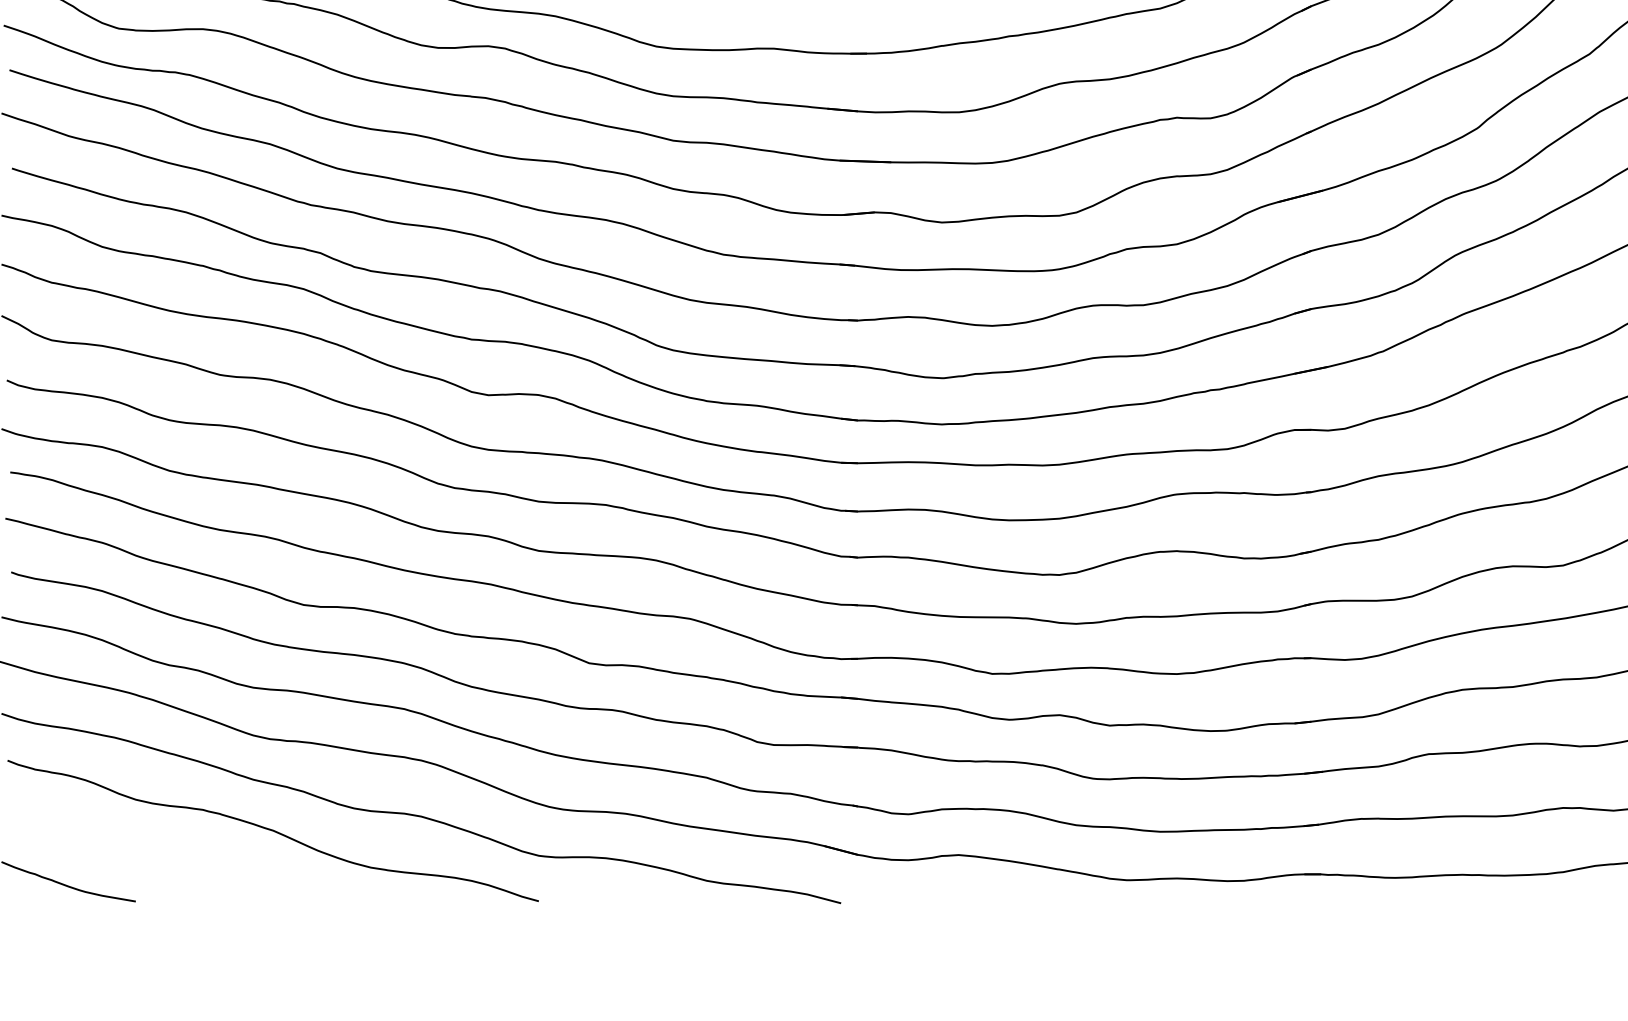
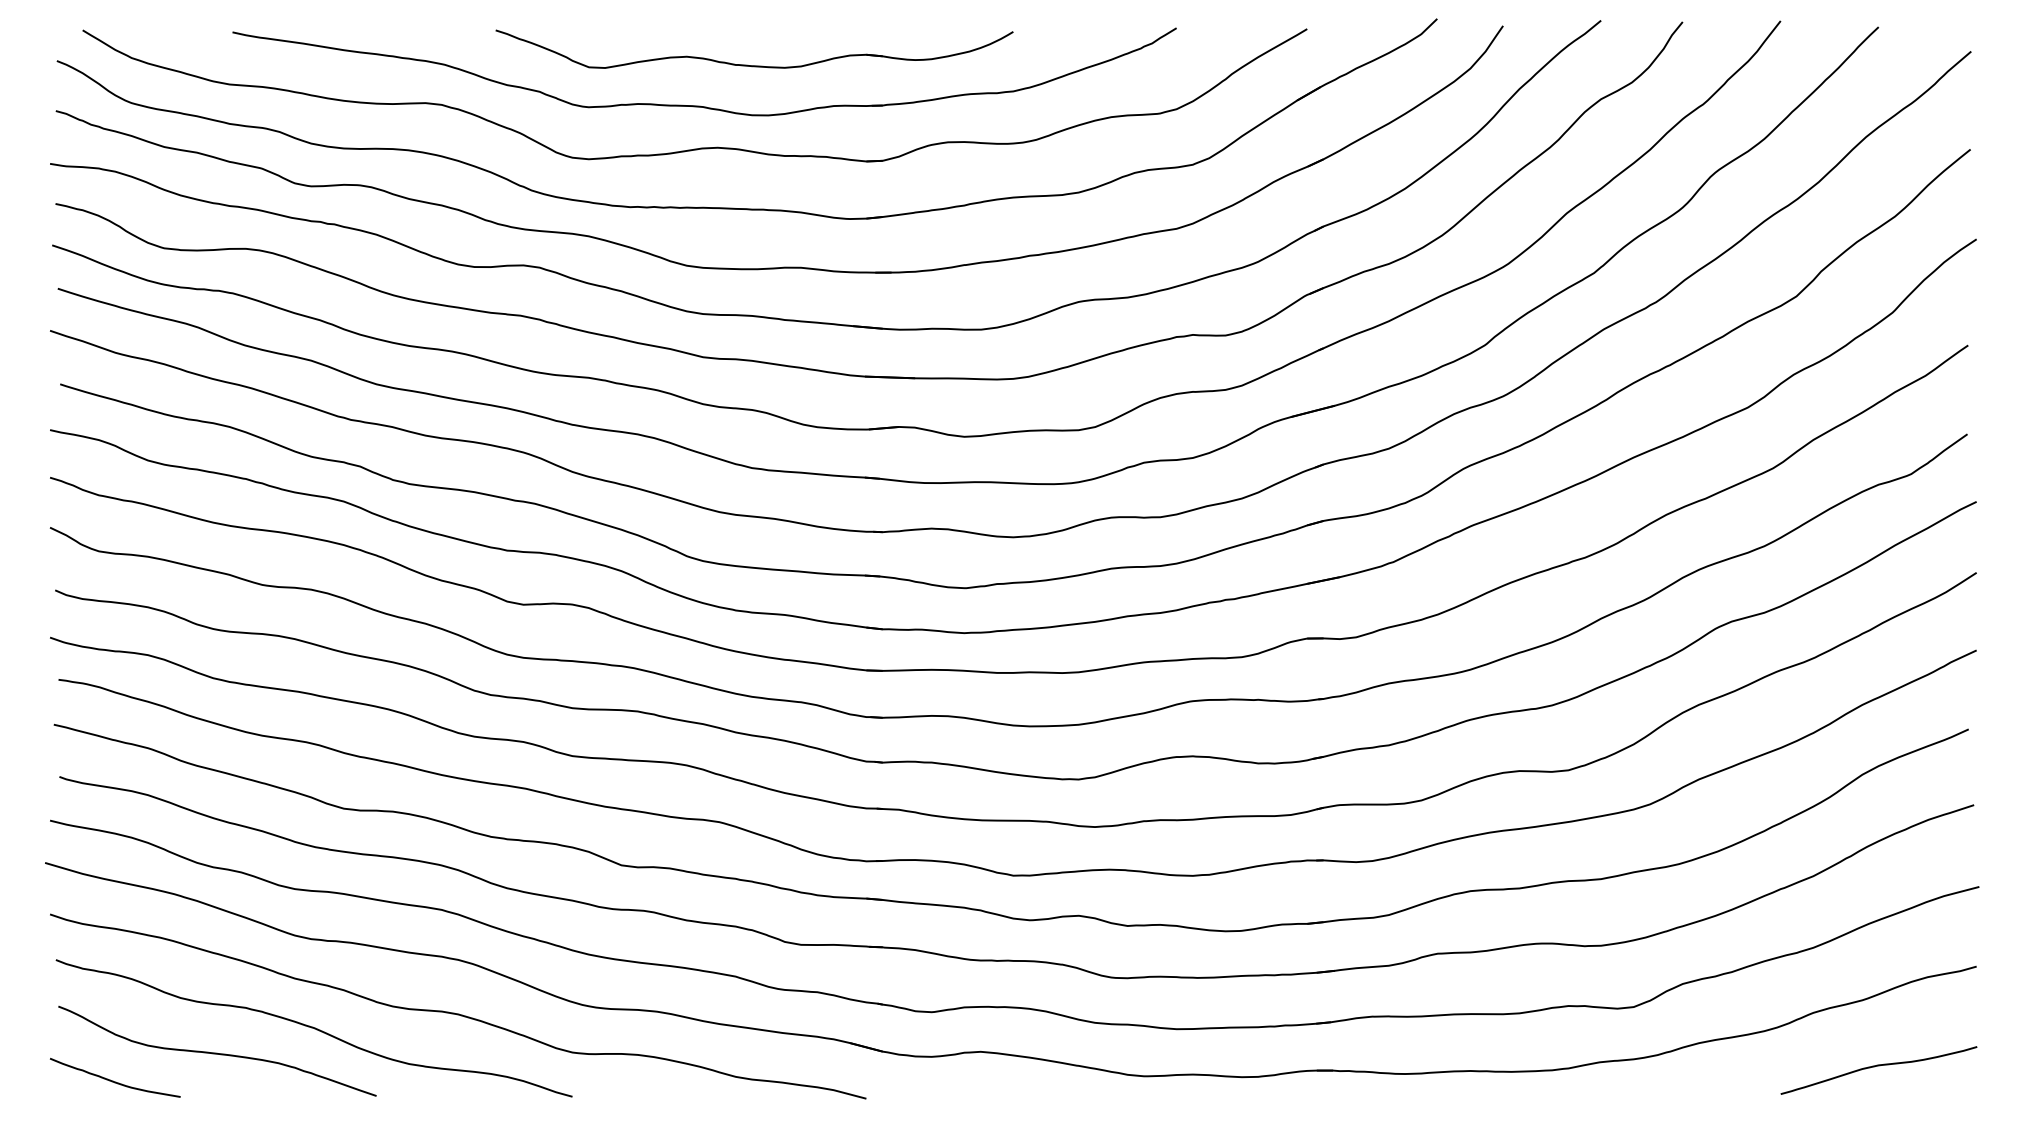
curve: (173, 855) -> (217, 1052), added

